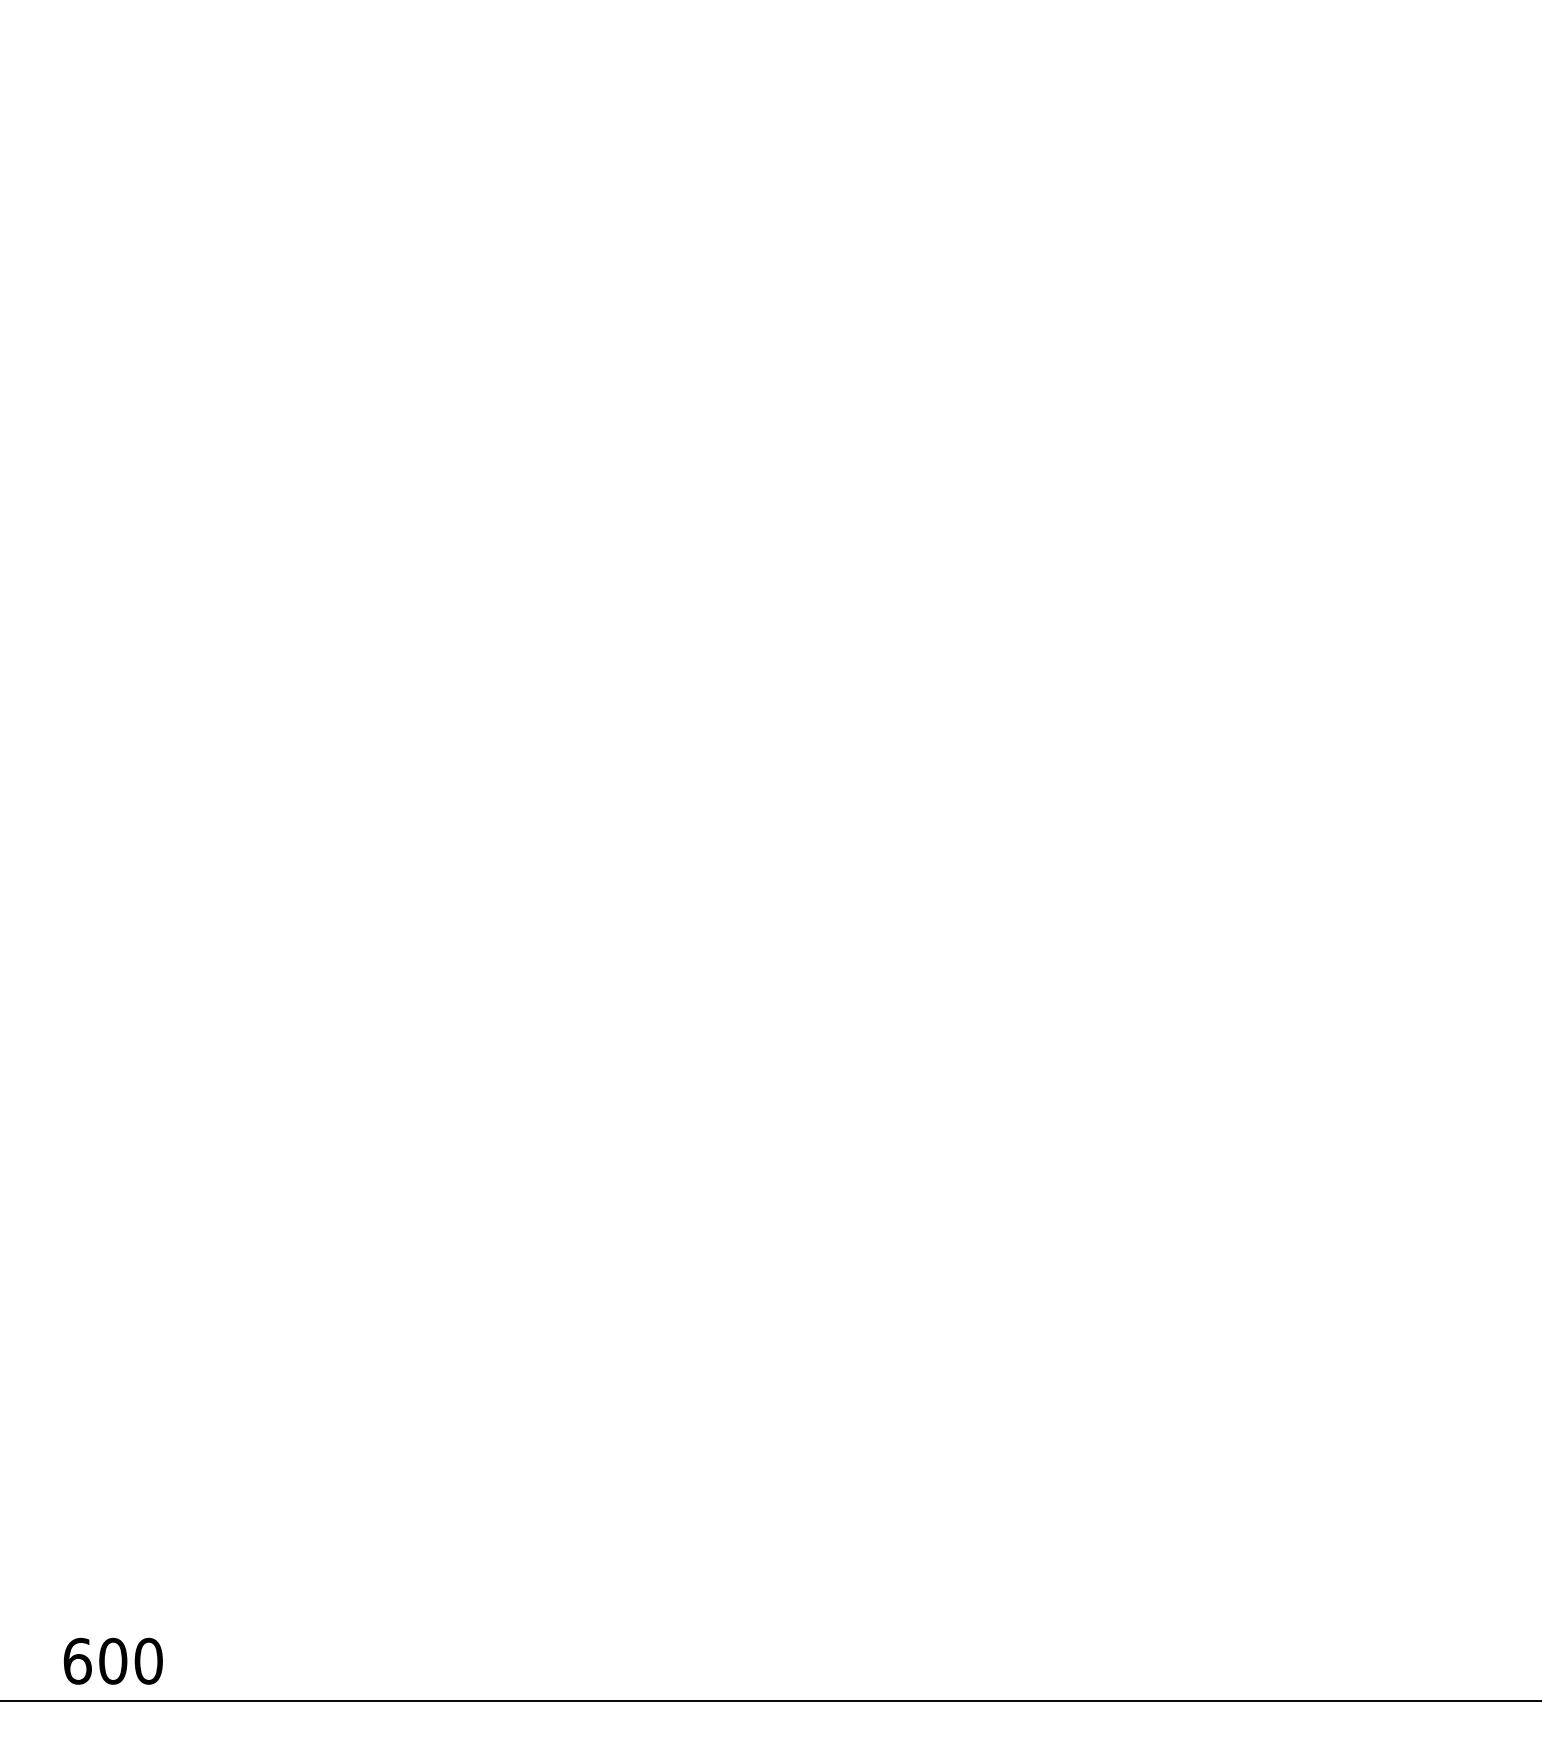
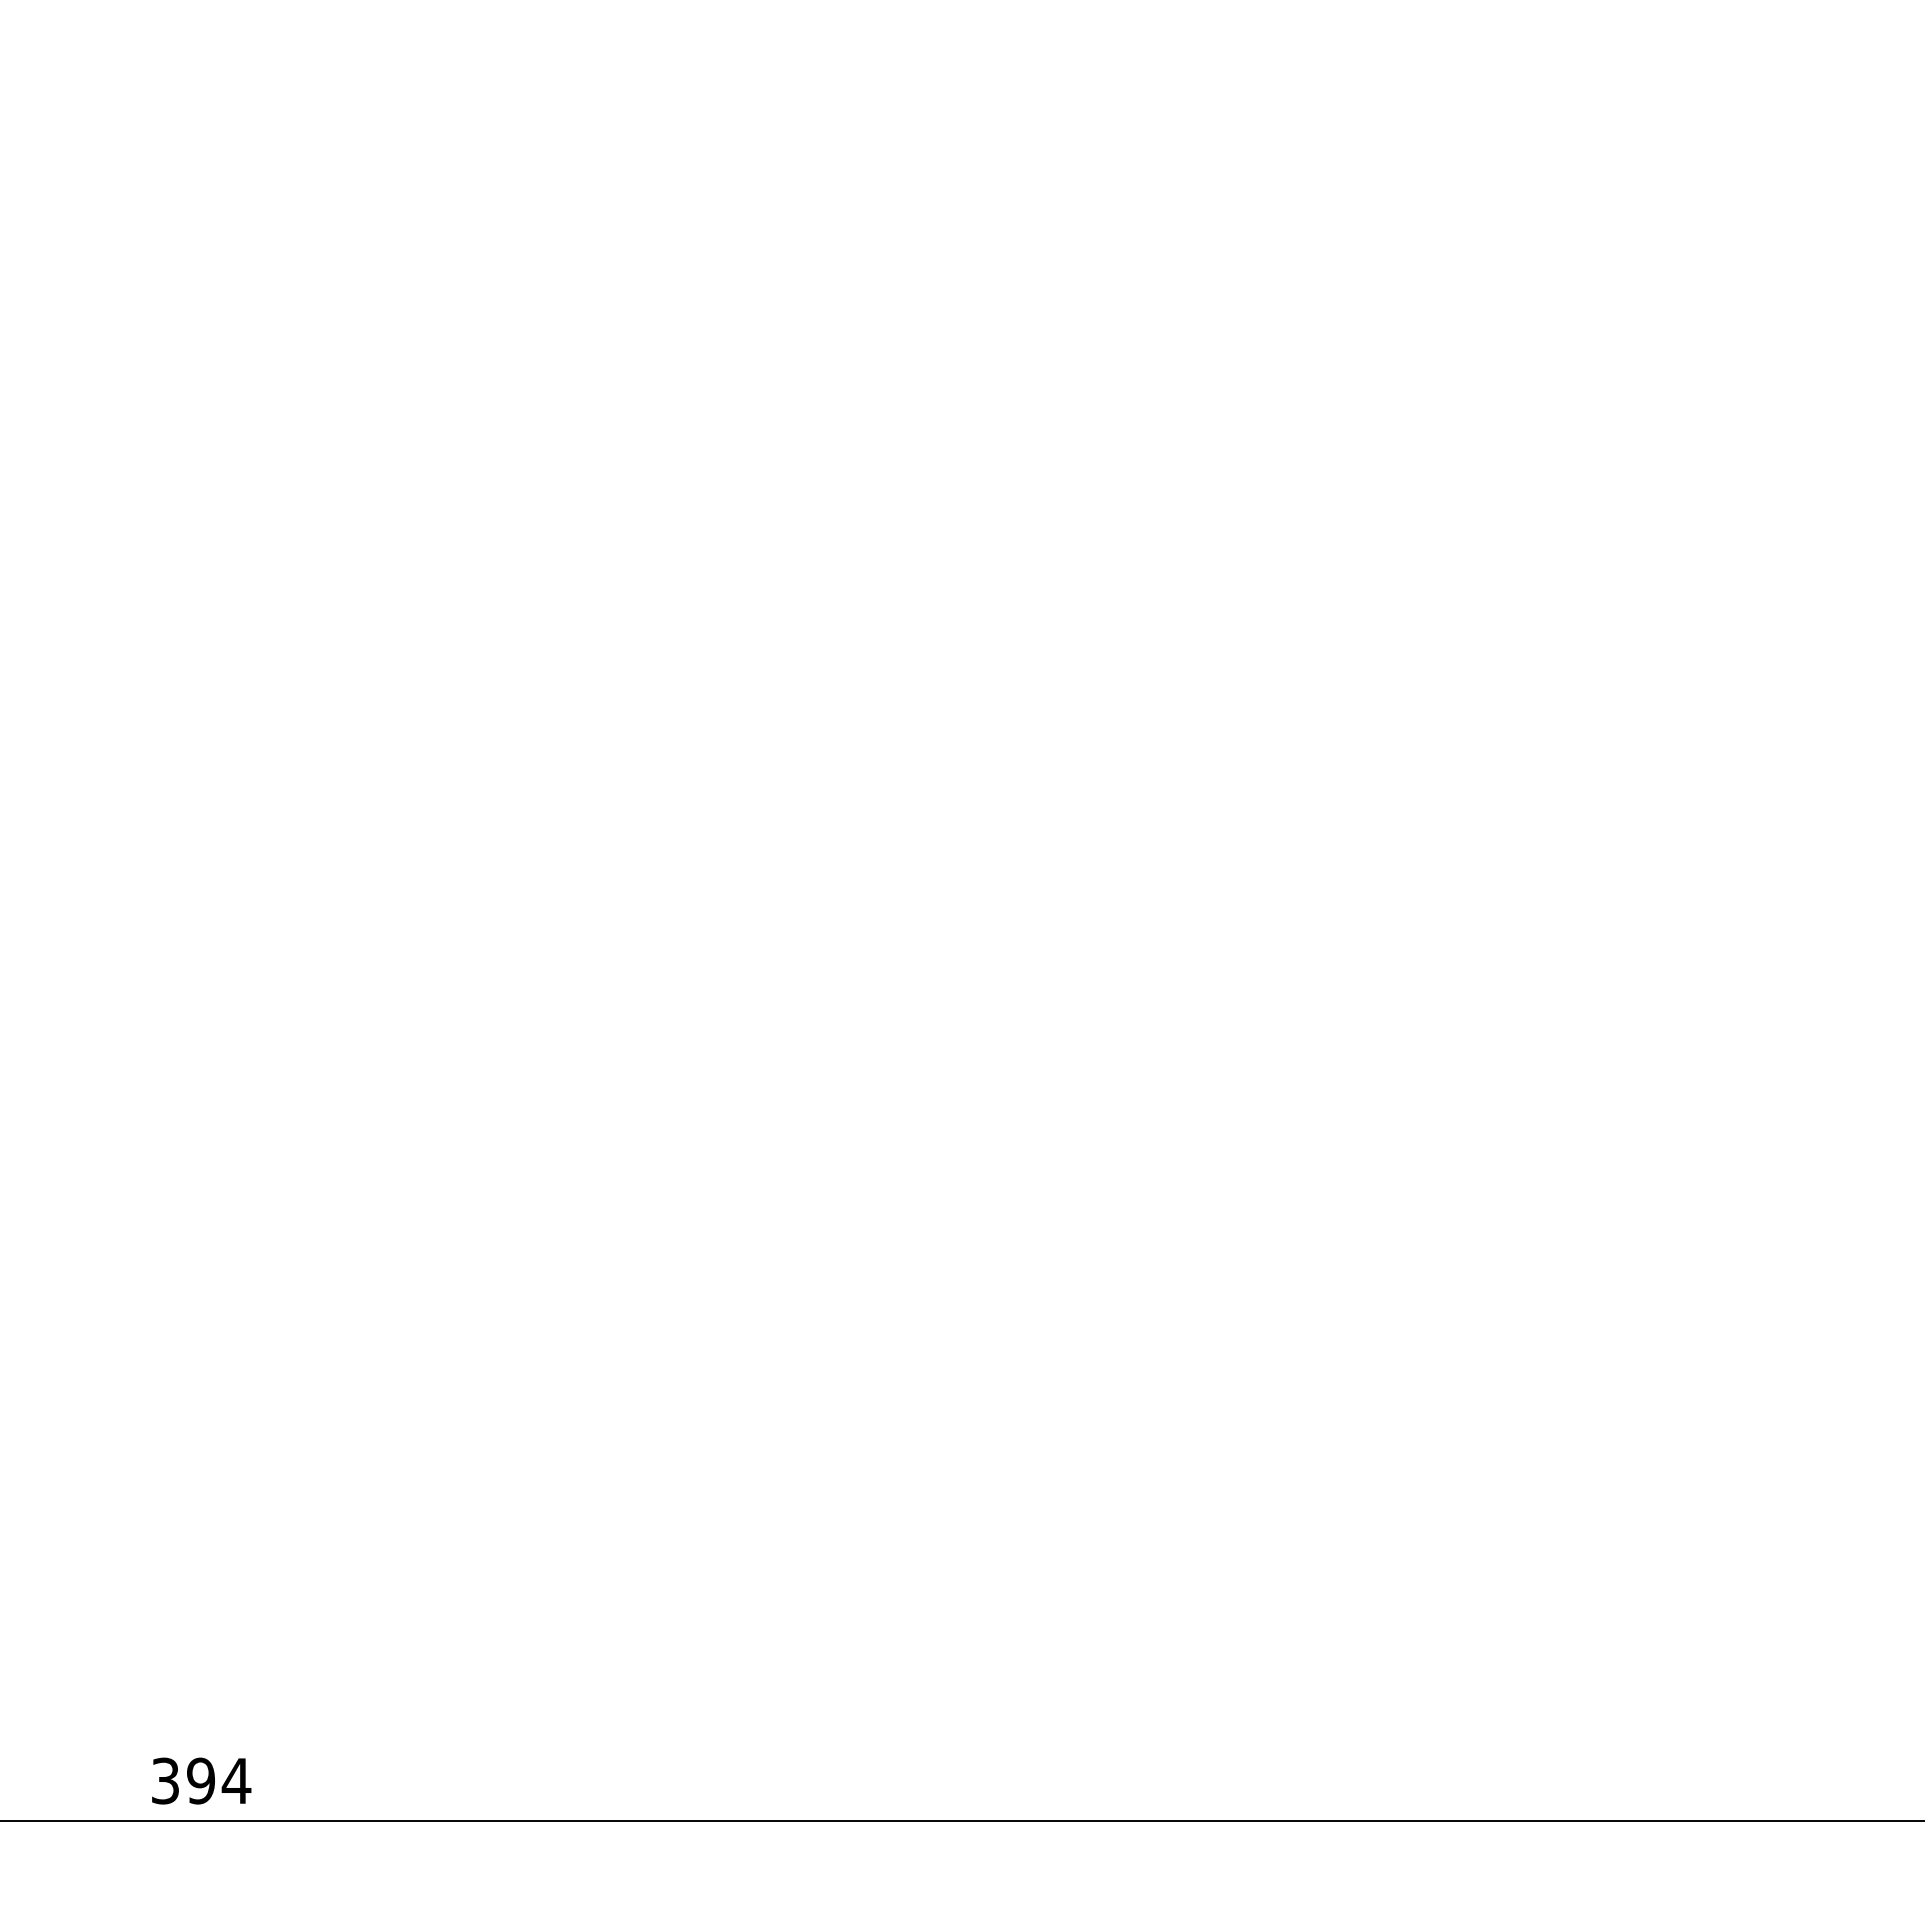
text: (113, 1660) -> (201, 1780), 600 -> 394

